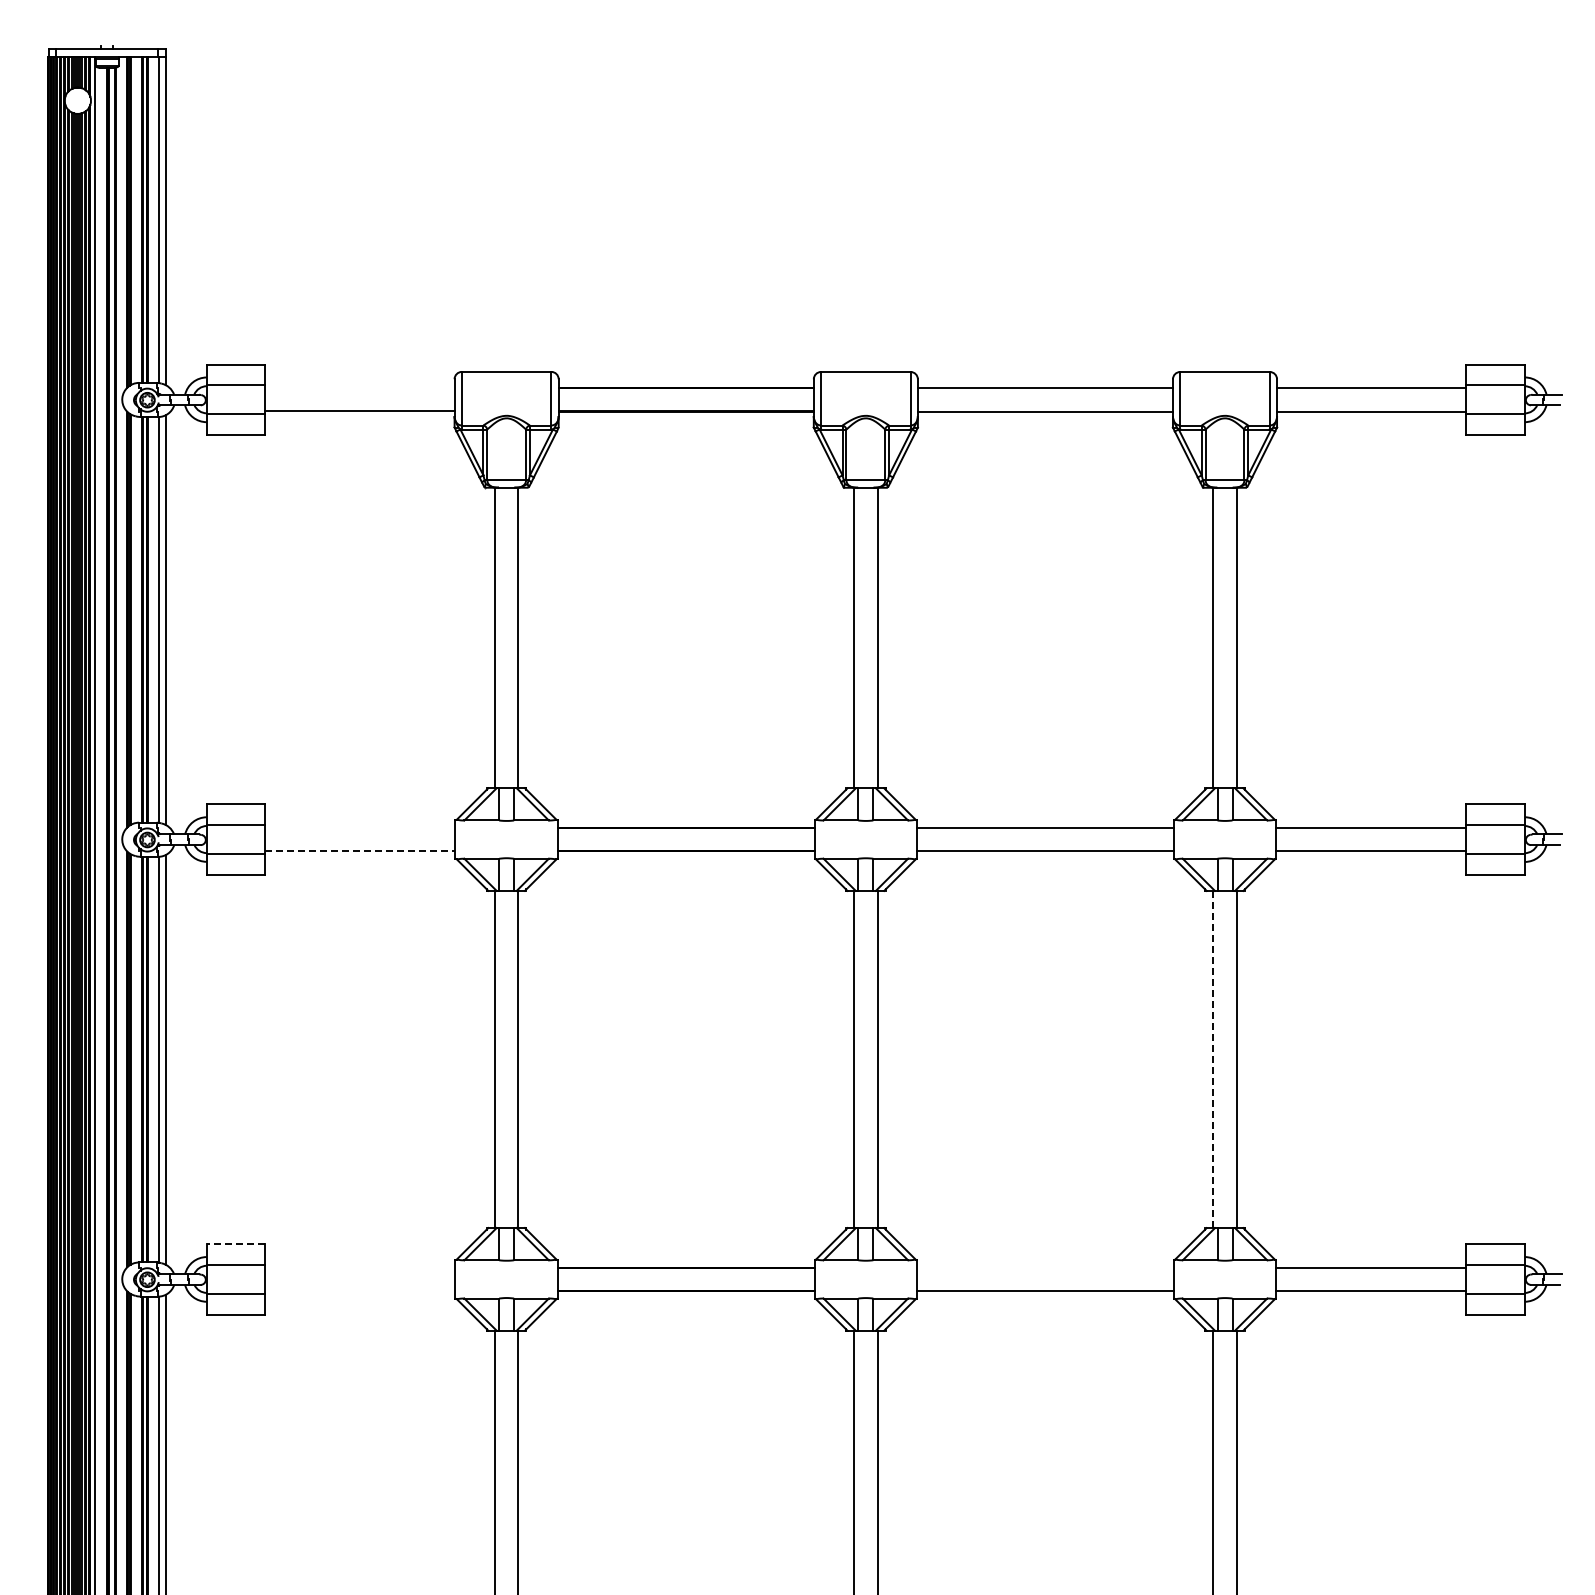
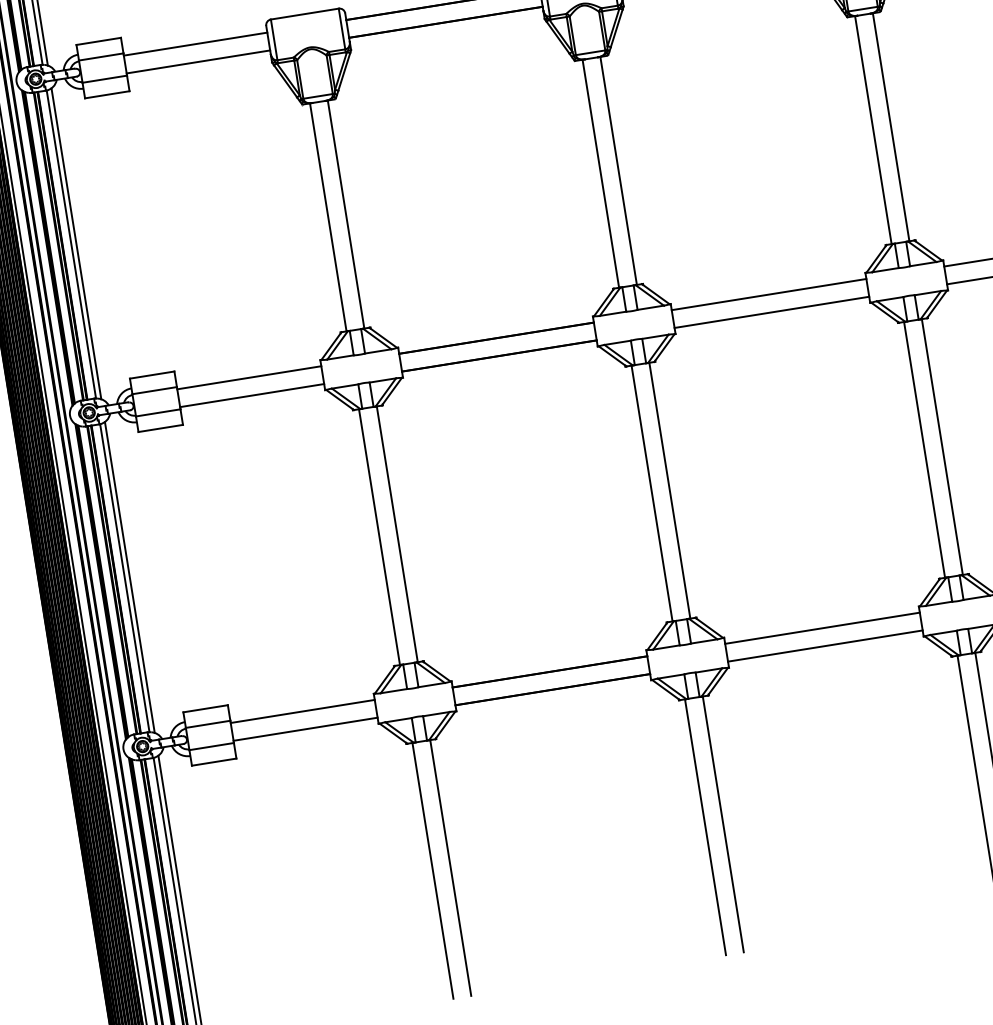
line: (359, 388) -> (195, 44), added
line: (360, 827) -> (249, 377), added
line: (360, 851) -> (252, 395), dashed -> solid
line: (1213, 1059) -> (924, 449), dashed -> solid
line: (235, 1244) -> (205, 709), dashed -> solid
line: (360, 1267) -> (302, 711), added
line: (1045, 1267) -> (822, 628), added
line: (360, 1291) -> (305, 729), added

